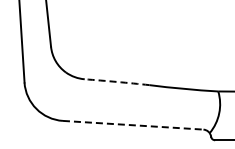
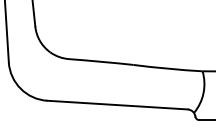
arc: (117, 81) -> (101, 61), dashed -> solid
line: (133, 125) -> (117, 105), dashed -> solid

